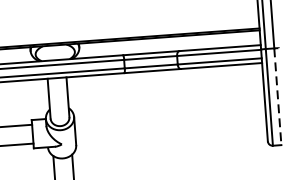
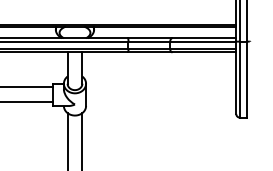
line: (277, 97) -> (246, 80), dashed -> solid

